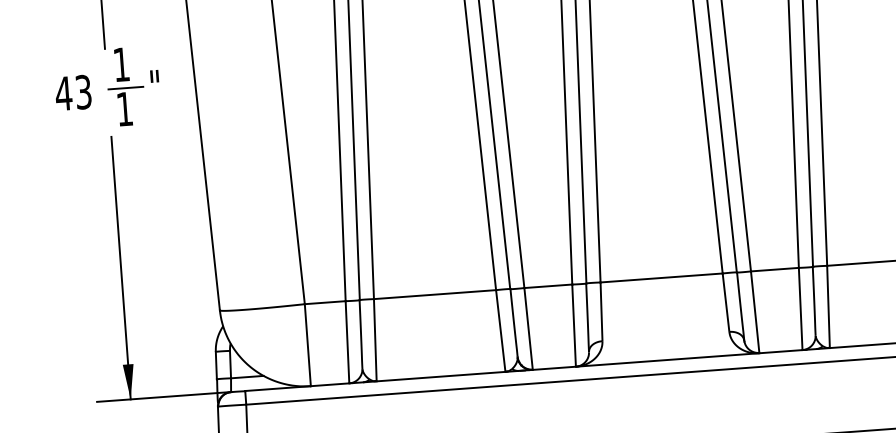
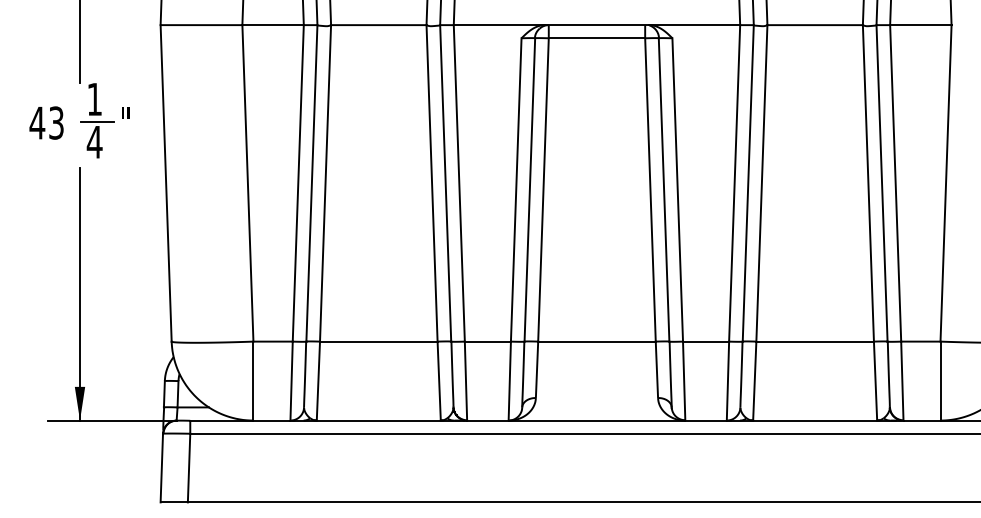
text: (124, 109) -> (94, 142), 1 -> 4

